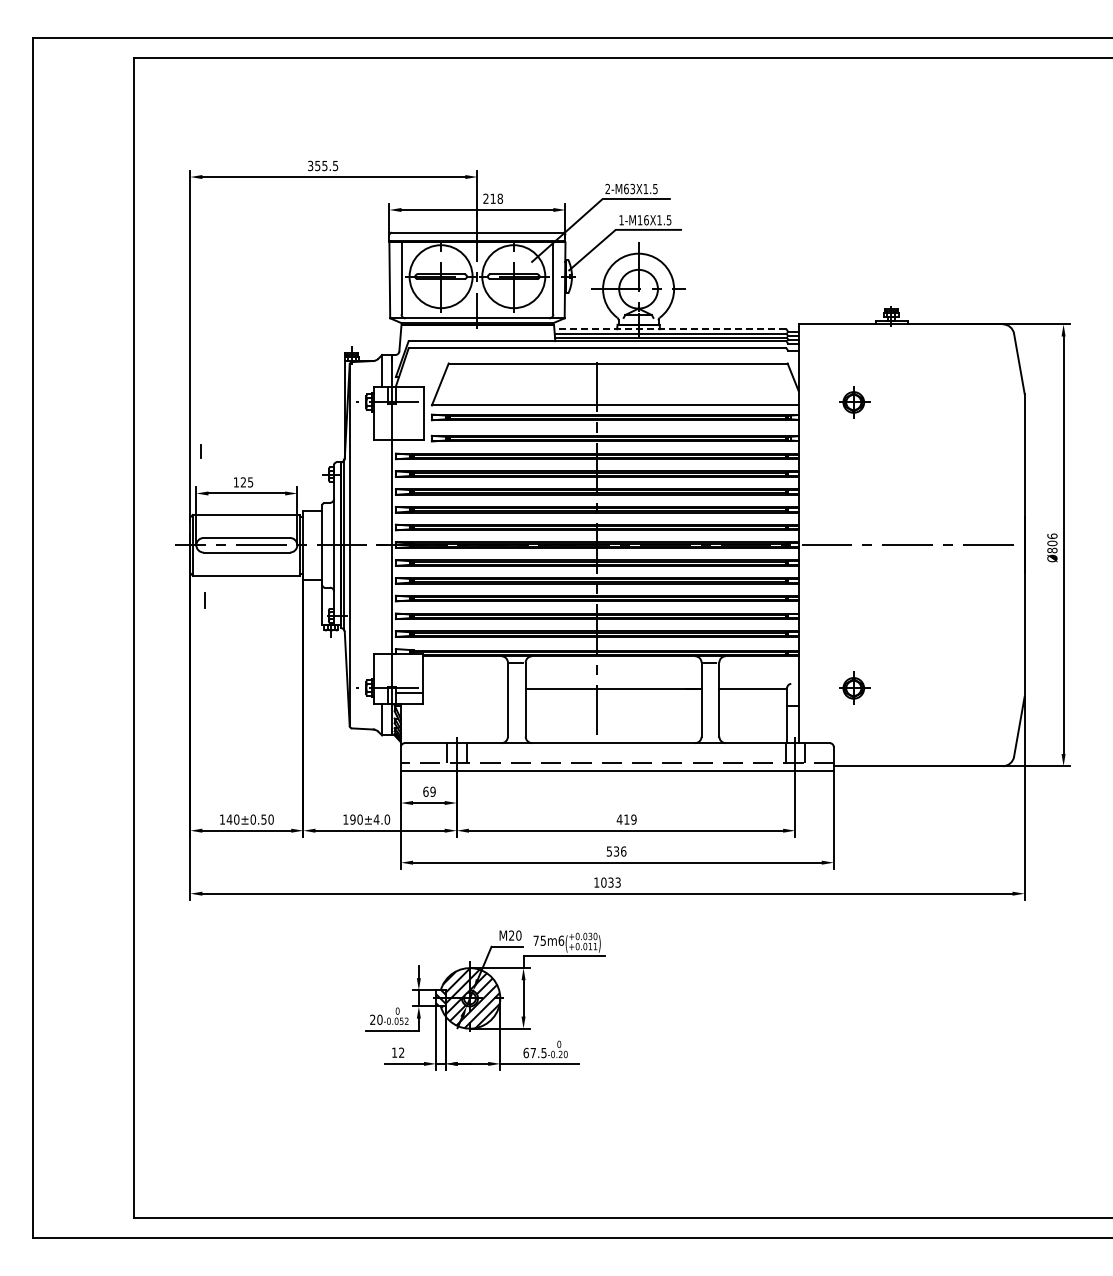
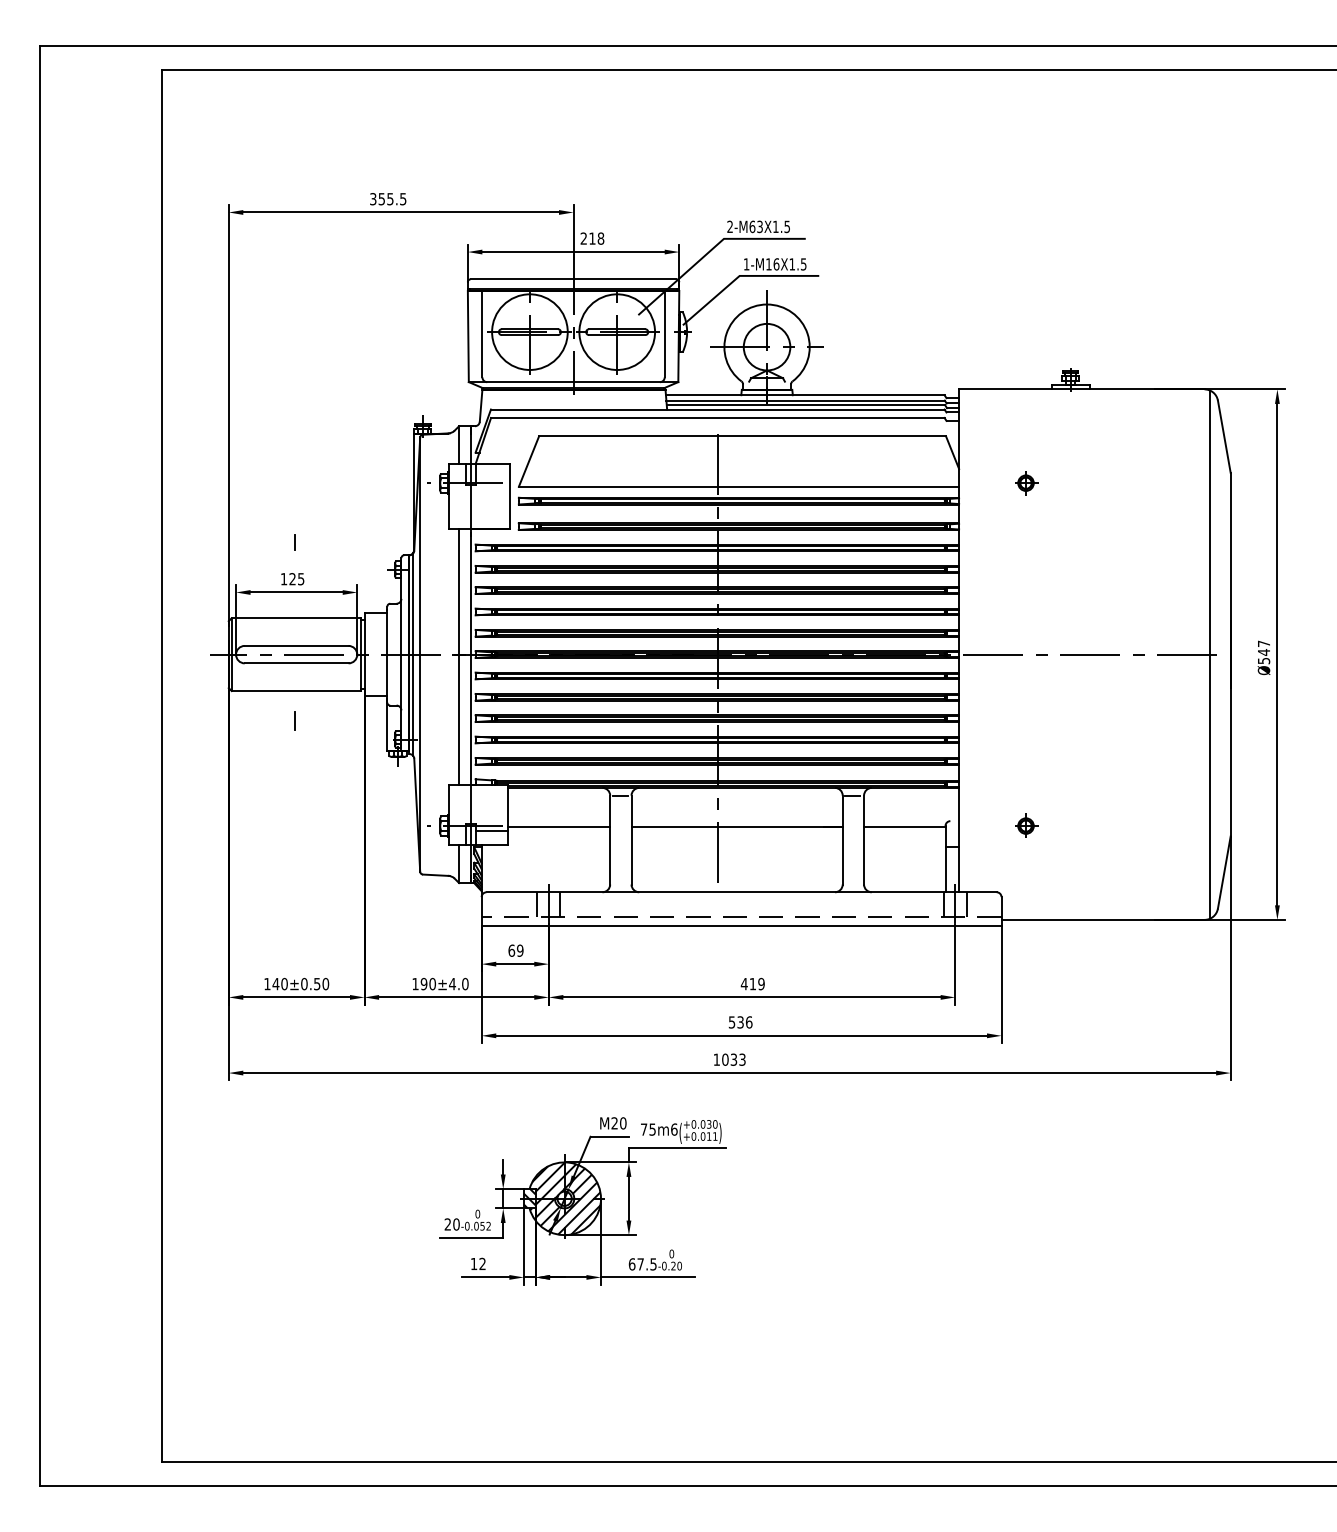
line: (669, 329) -> (804, 395), dashed -> solid
part: (854, 402) -> (1026, 483), size x0.62
line: (200, 451) -> (293, 542), moved
text: (1052, 543) -> (1264, 652), Ø806 -> Ø547
line: (1007, 545) -> (1210, 654), added
line: (382, 546) -> (459, 656), added
line: (204, 600) -> (293, 720), moved
part: (854, 687) -> (1026, 825), size x0.62
line: (464, 688) -> (558, 826), added

